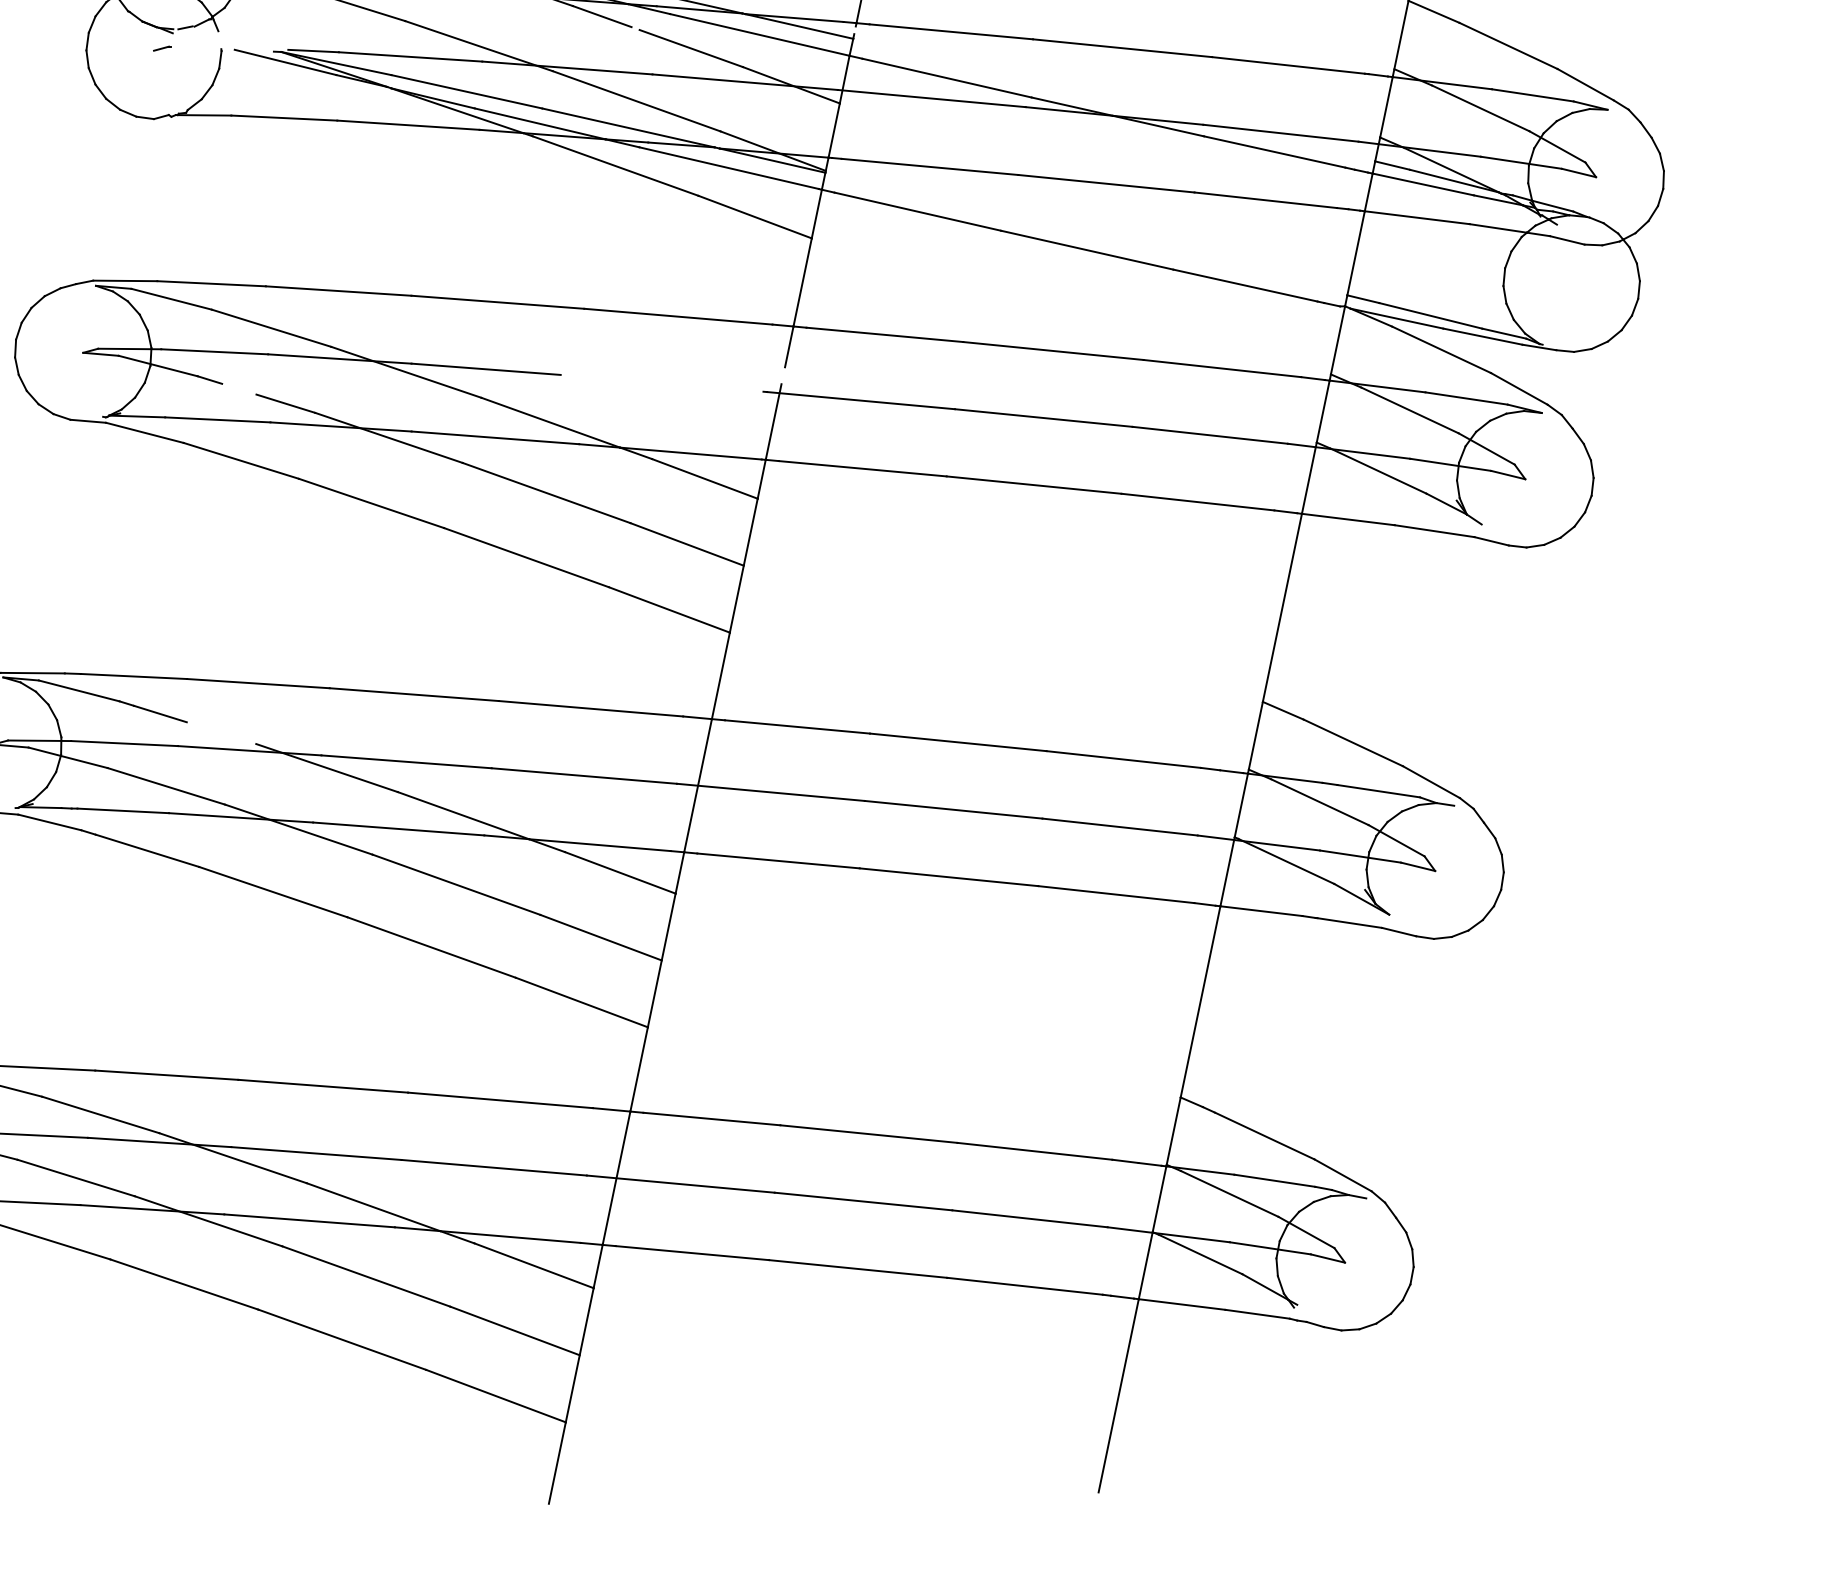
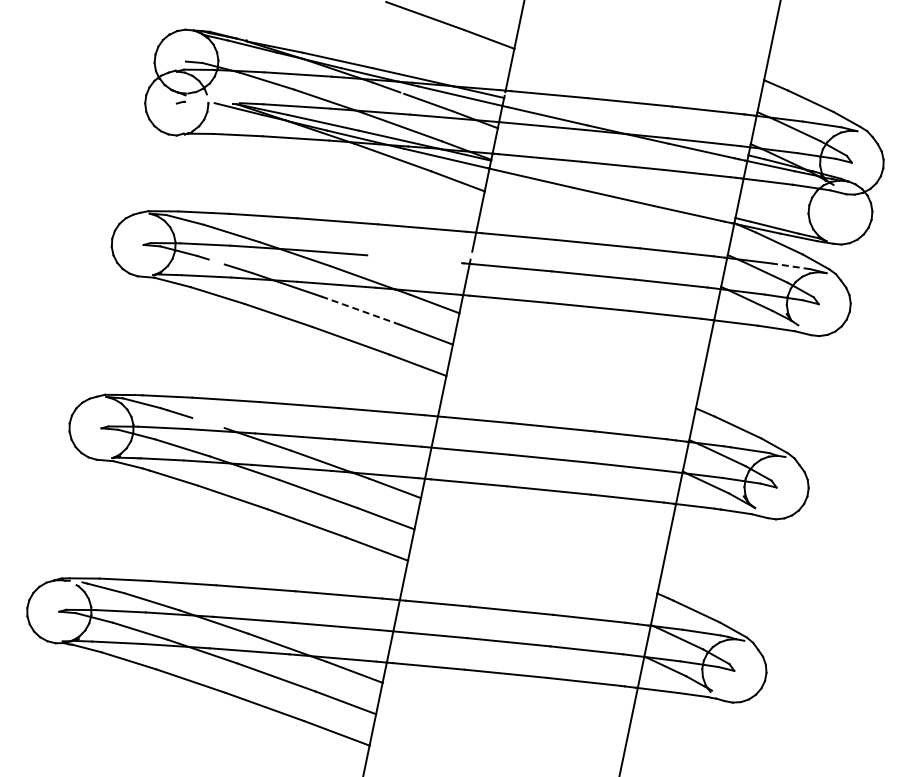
line: (1464, 398) -> (790, 266), solid -> dashed
line: (546, 492) -> (360, 310), solid -> dashed

